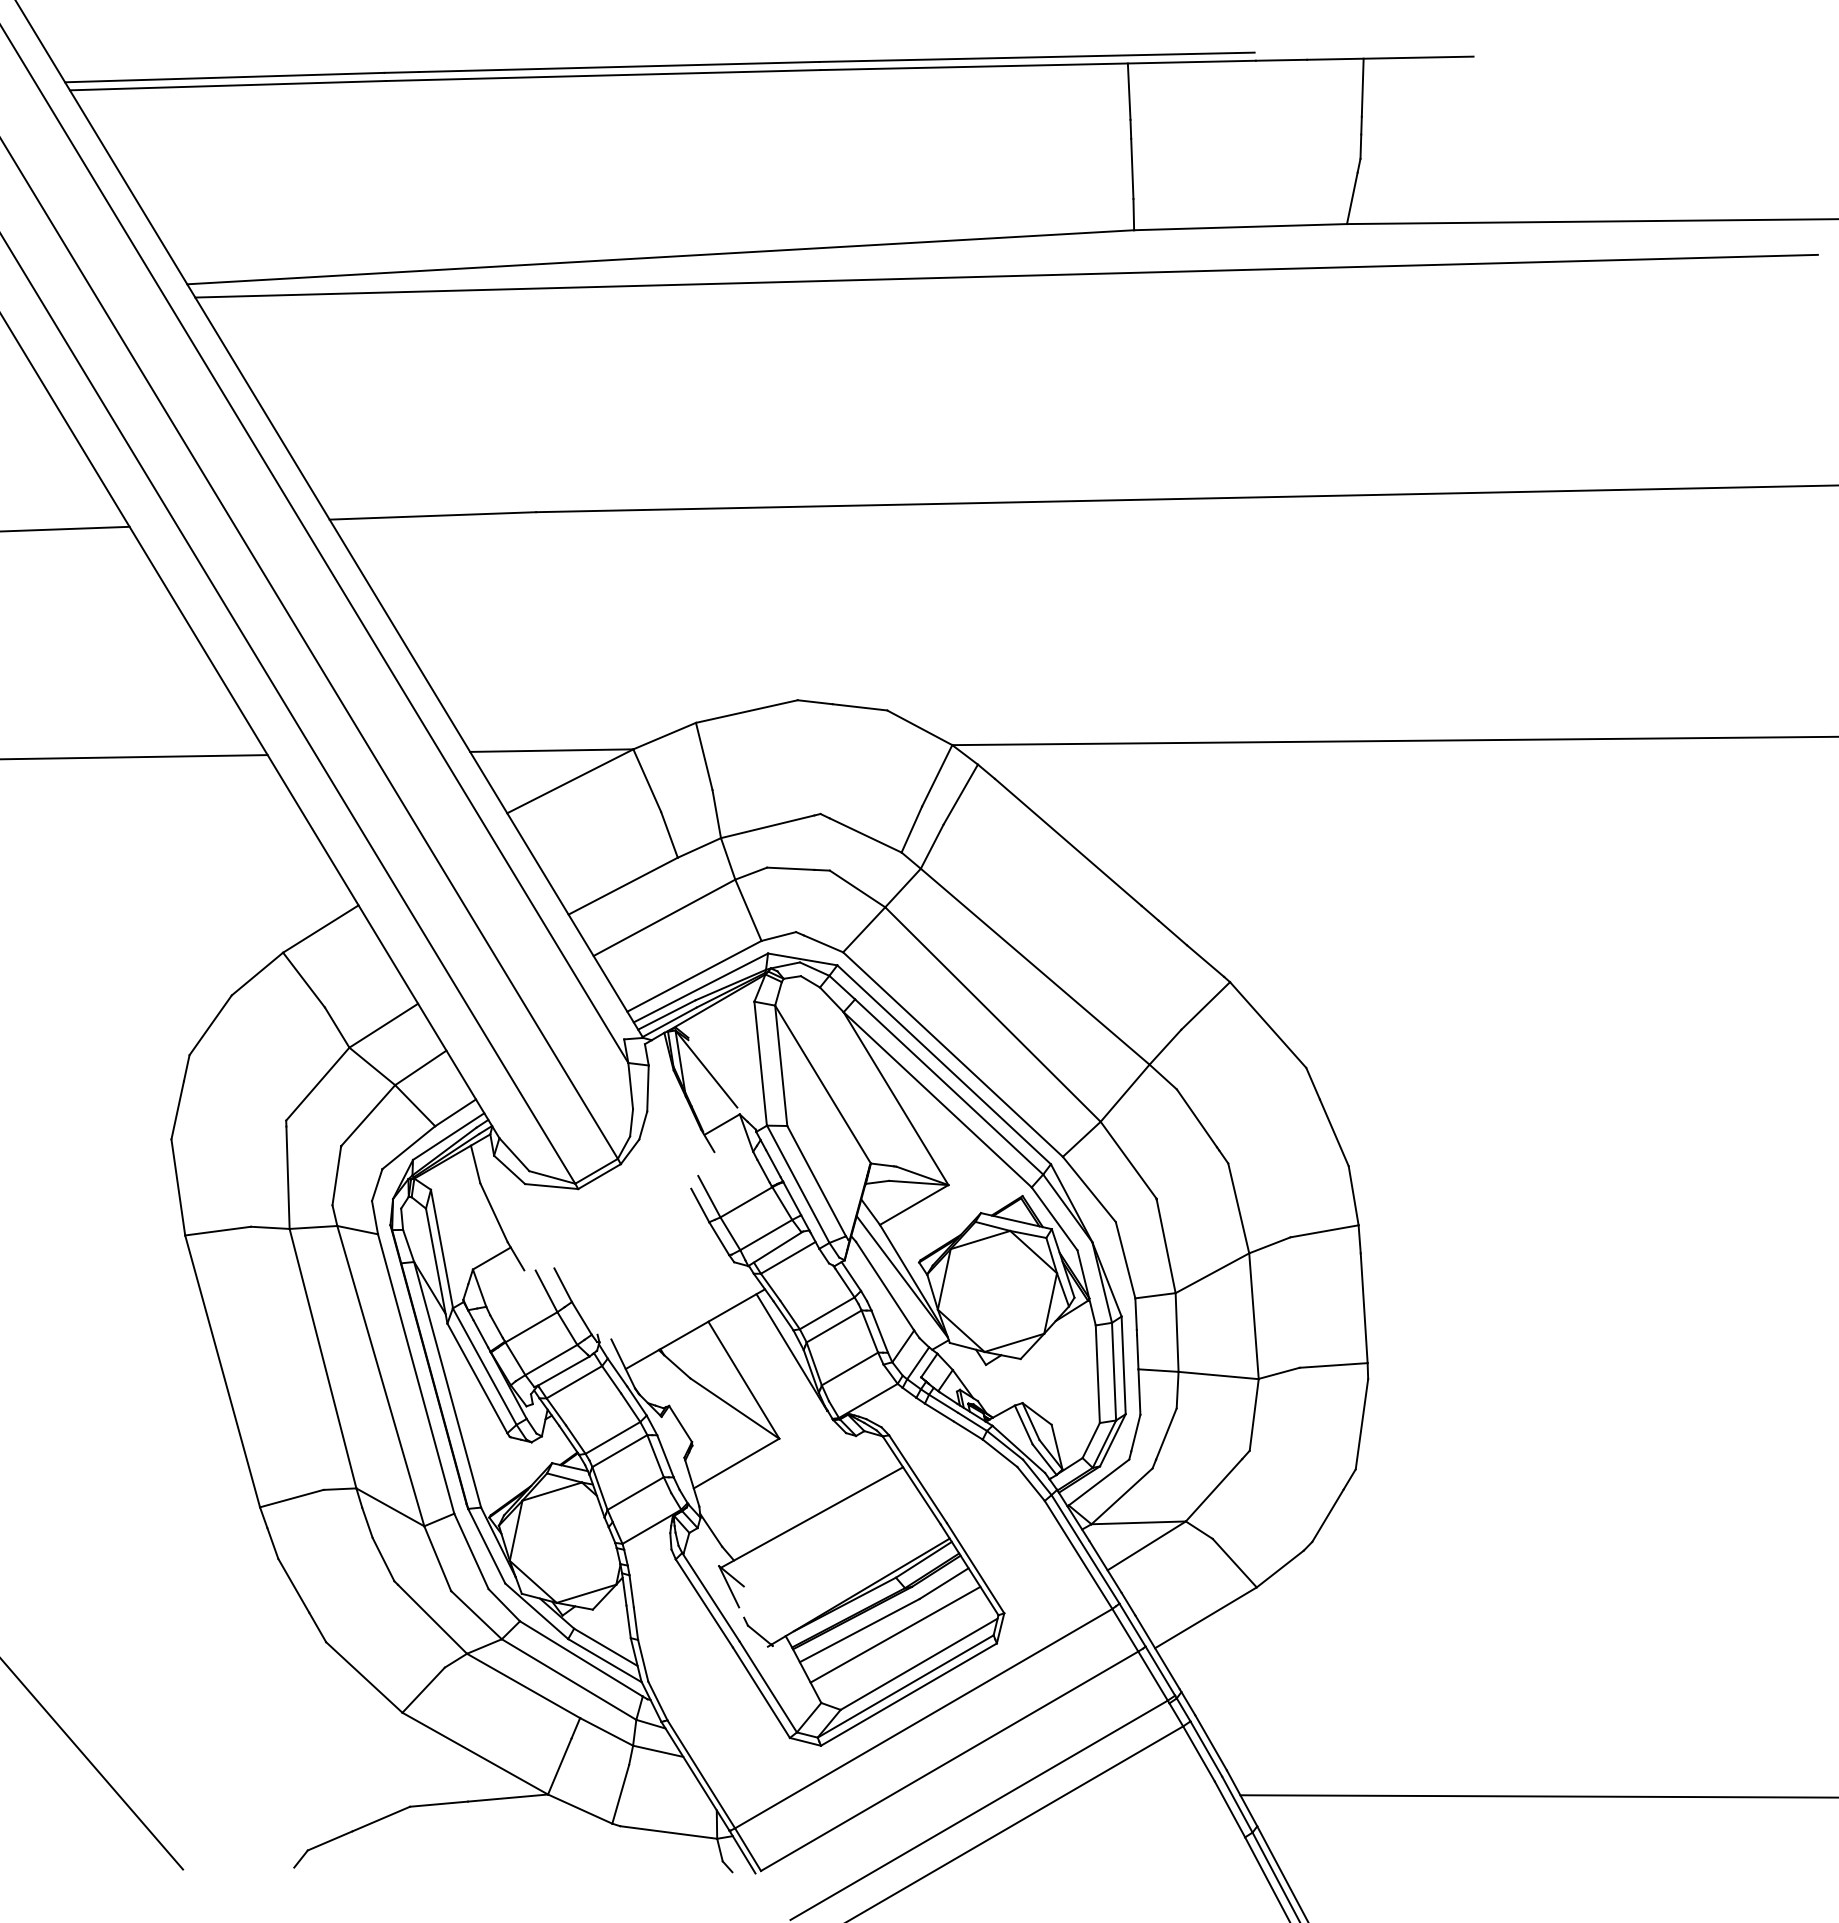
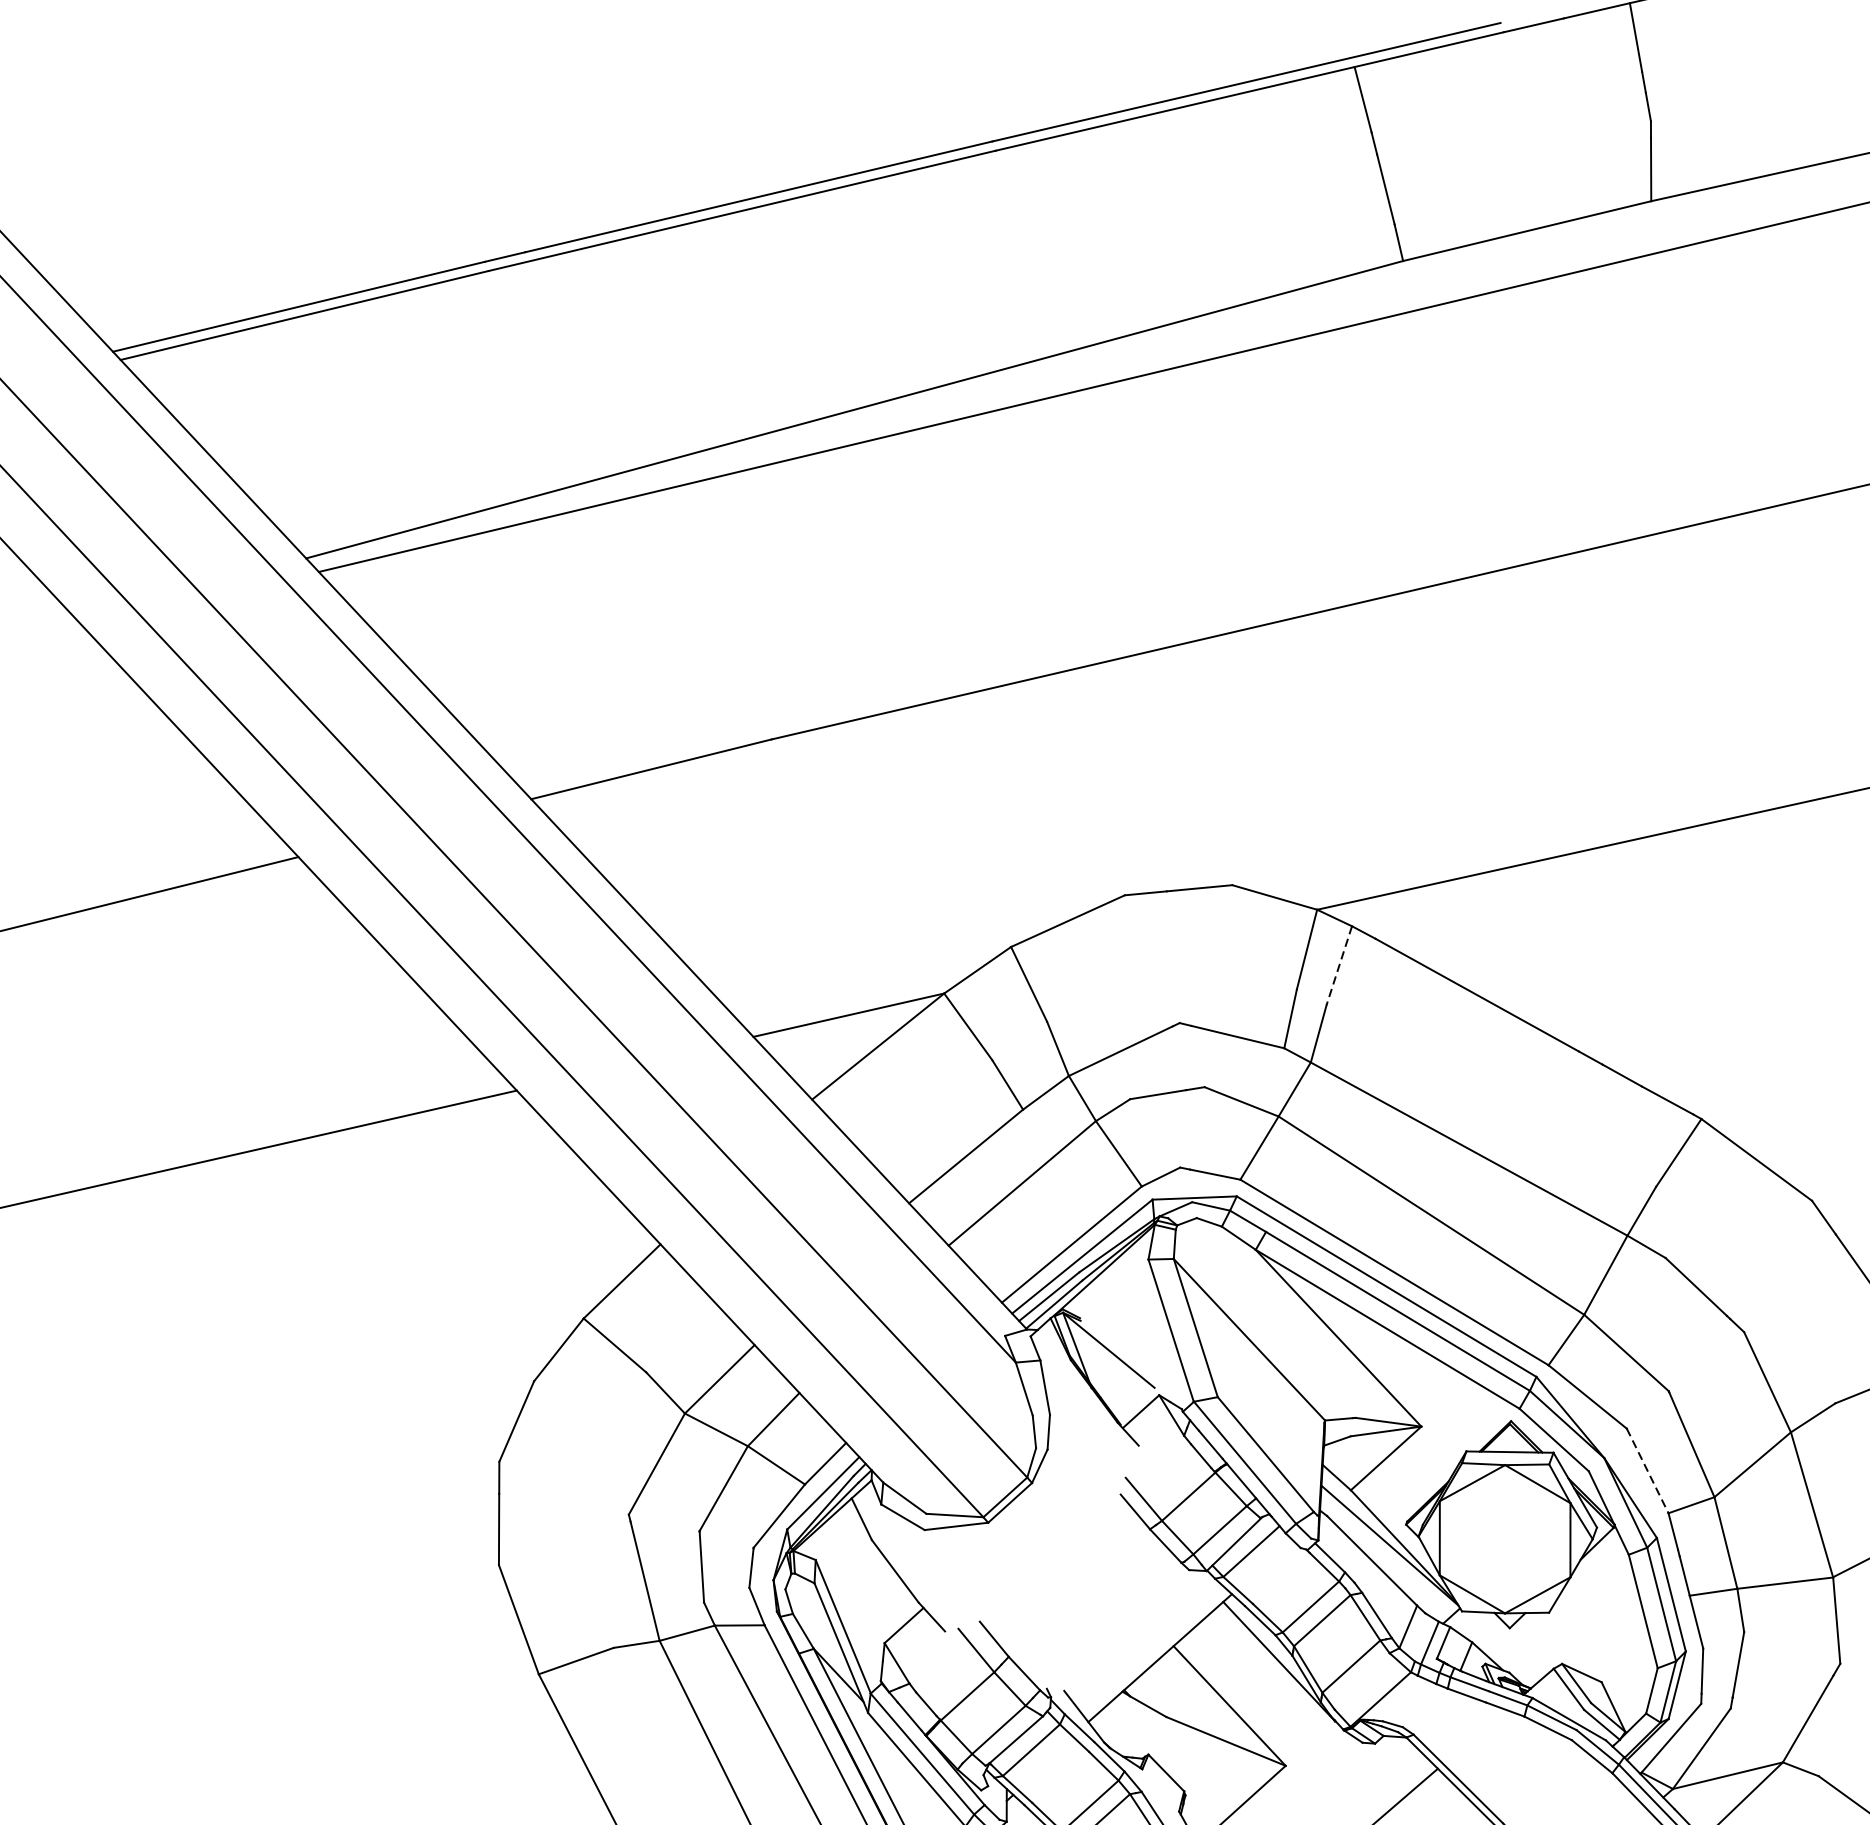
line: (960, 794) -> (1338, 965), solid -> dashed
line: (1125, 1260) -> (1647, 1471), solid -> dashed

